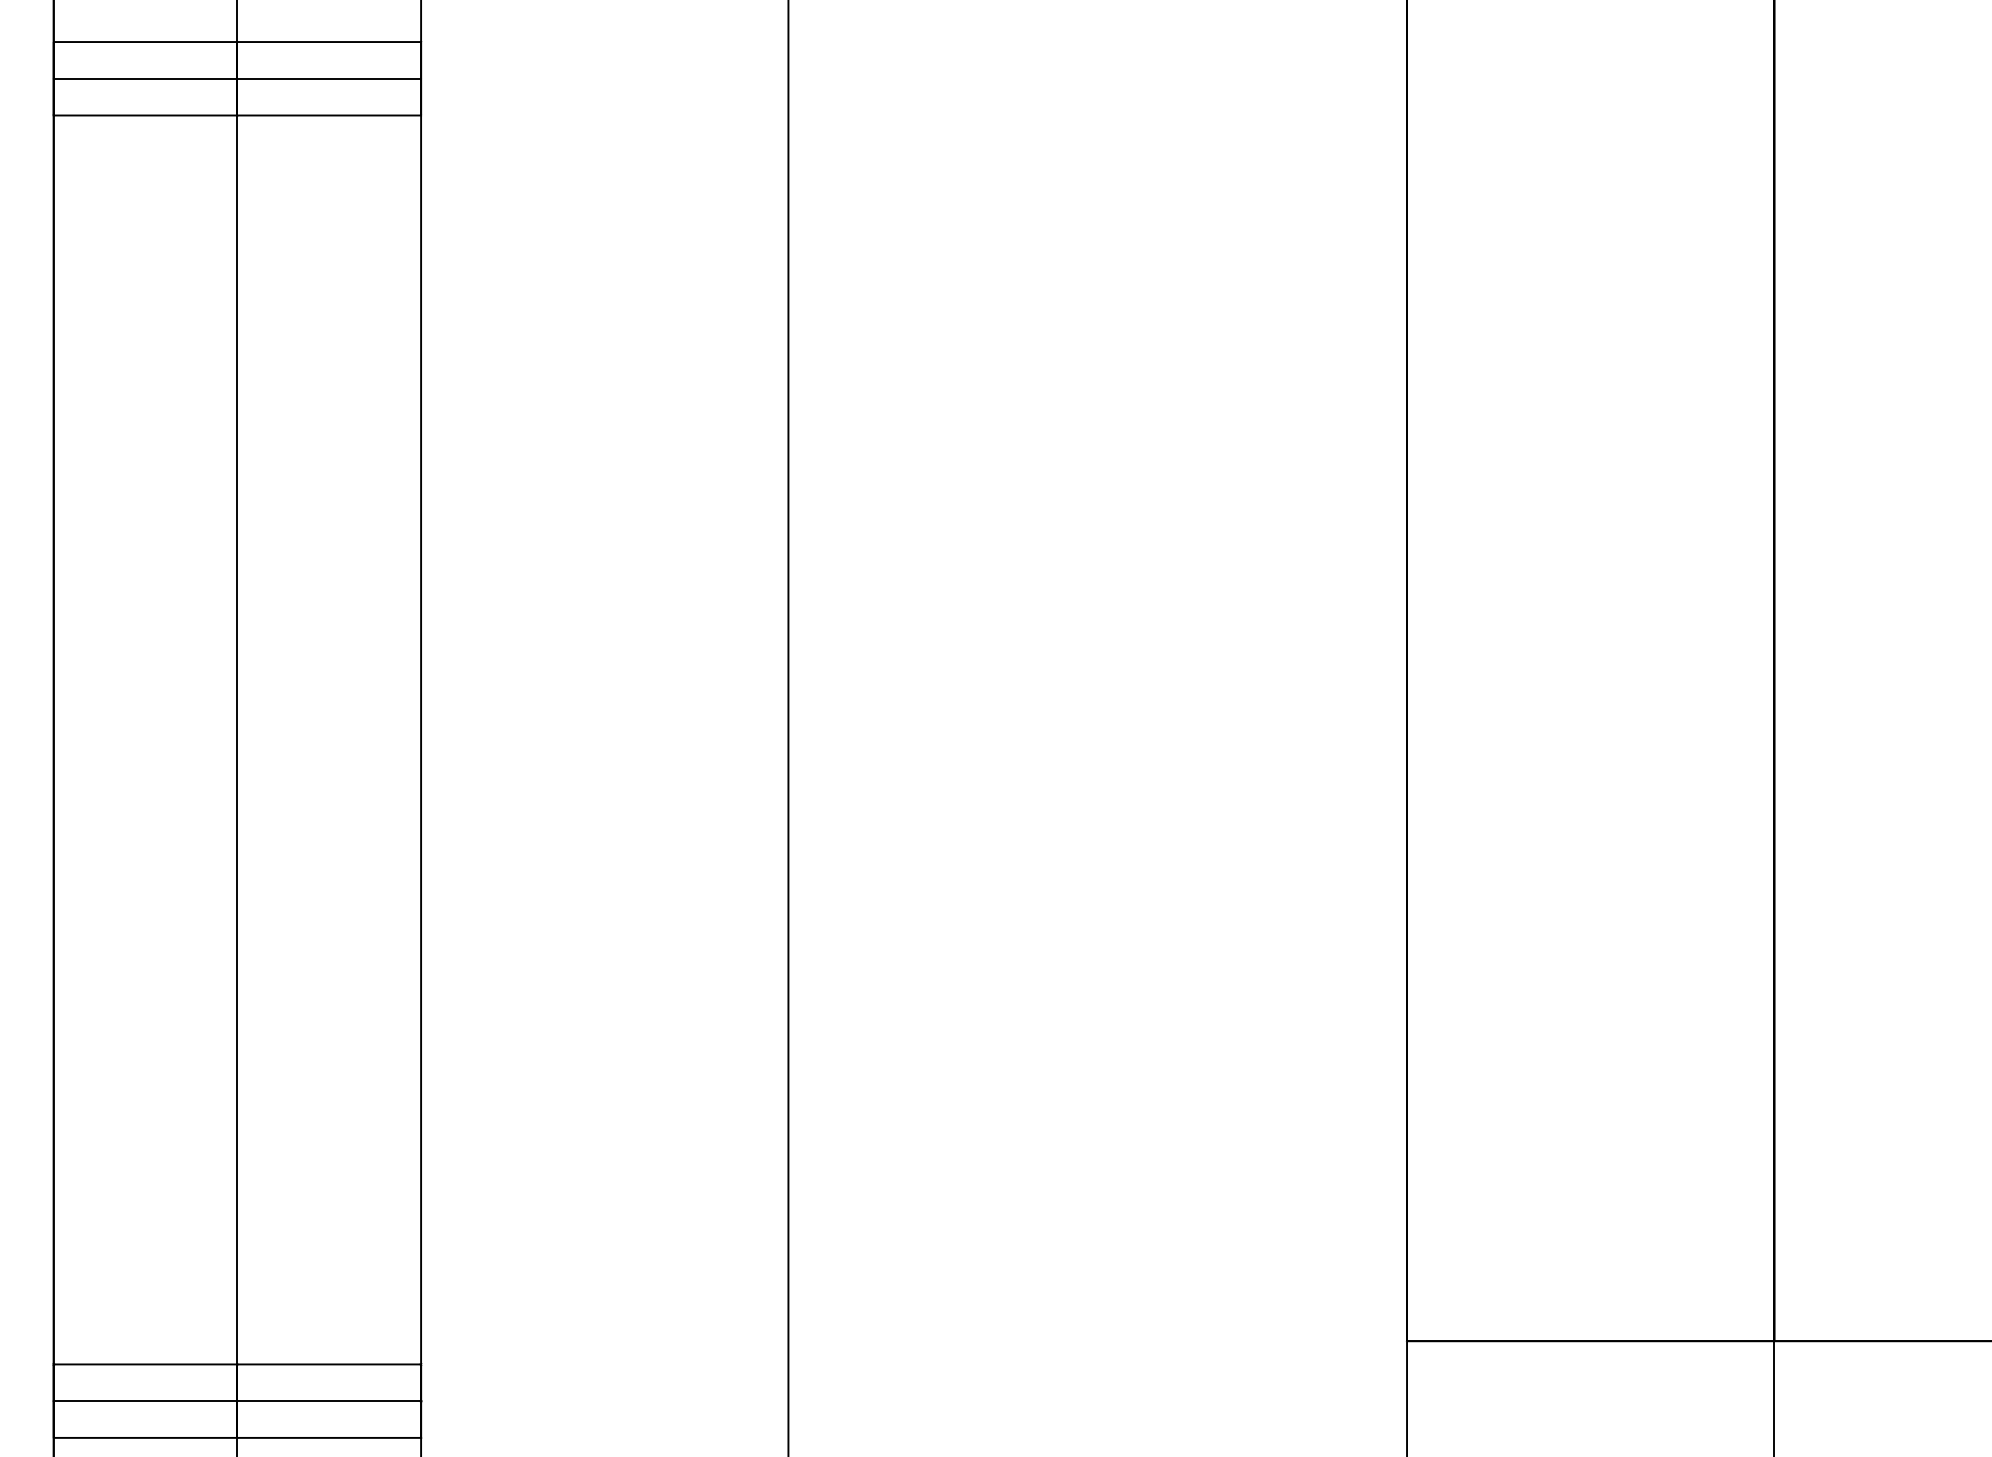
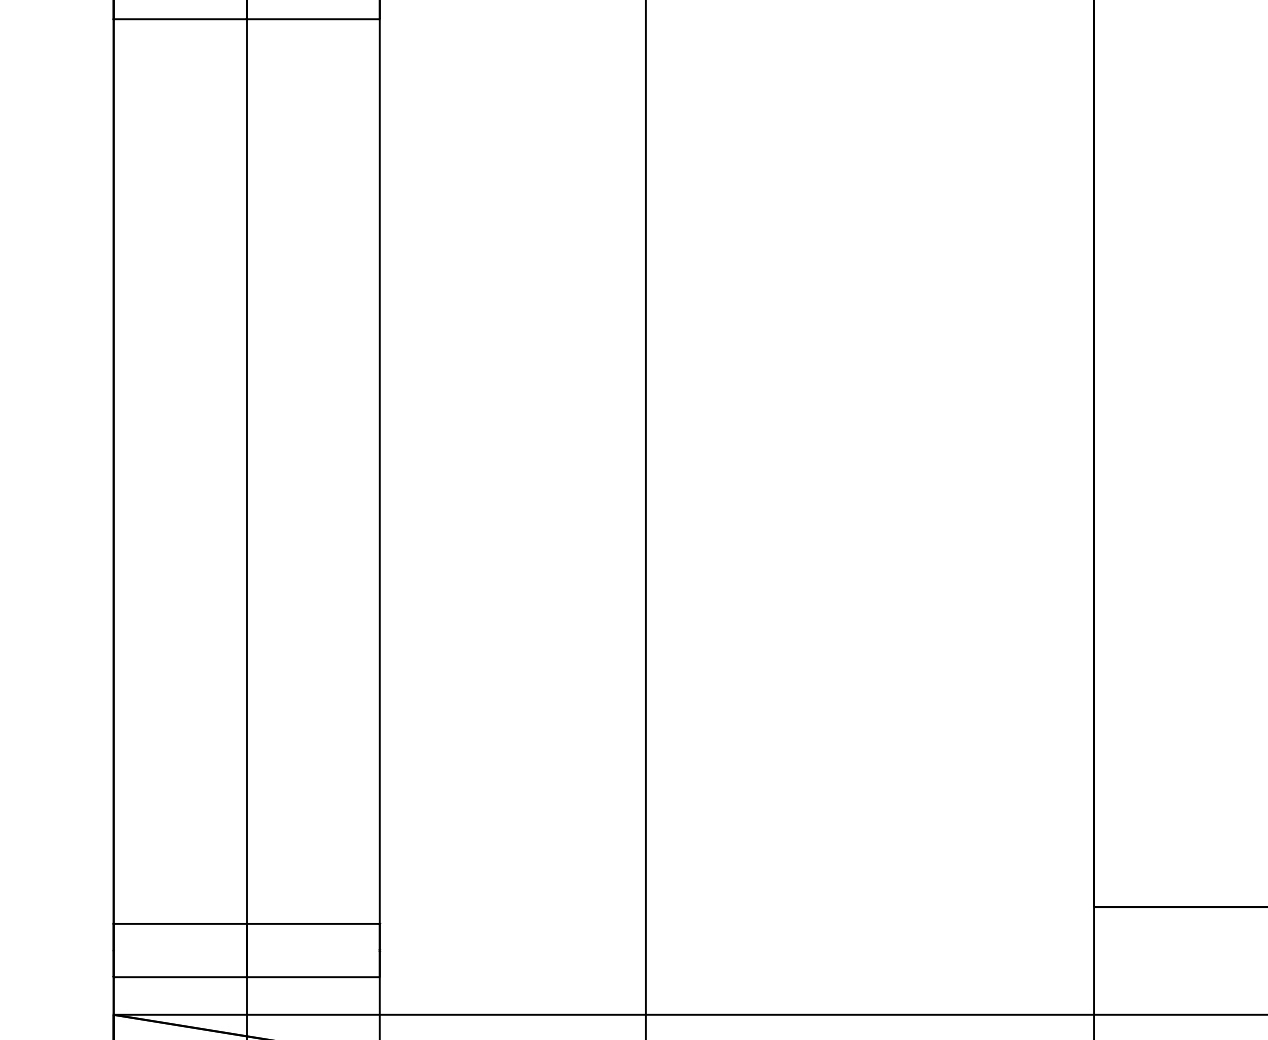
line: (237, 1401) -> (246, 950), removed

